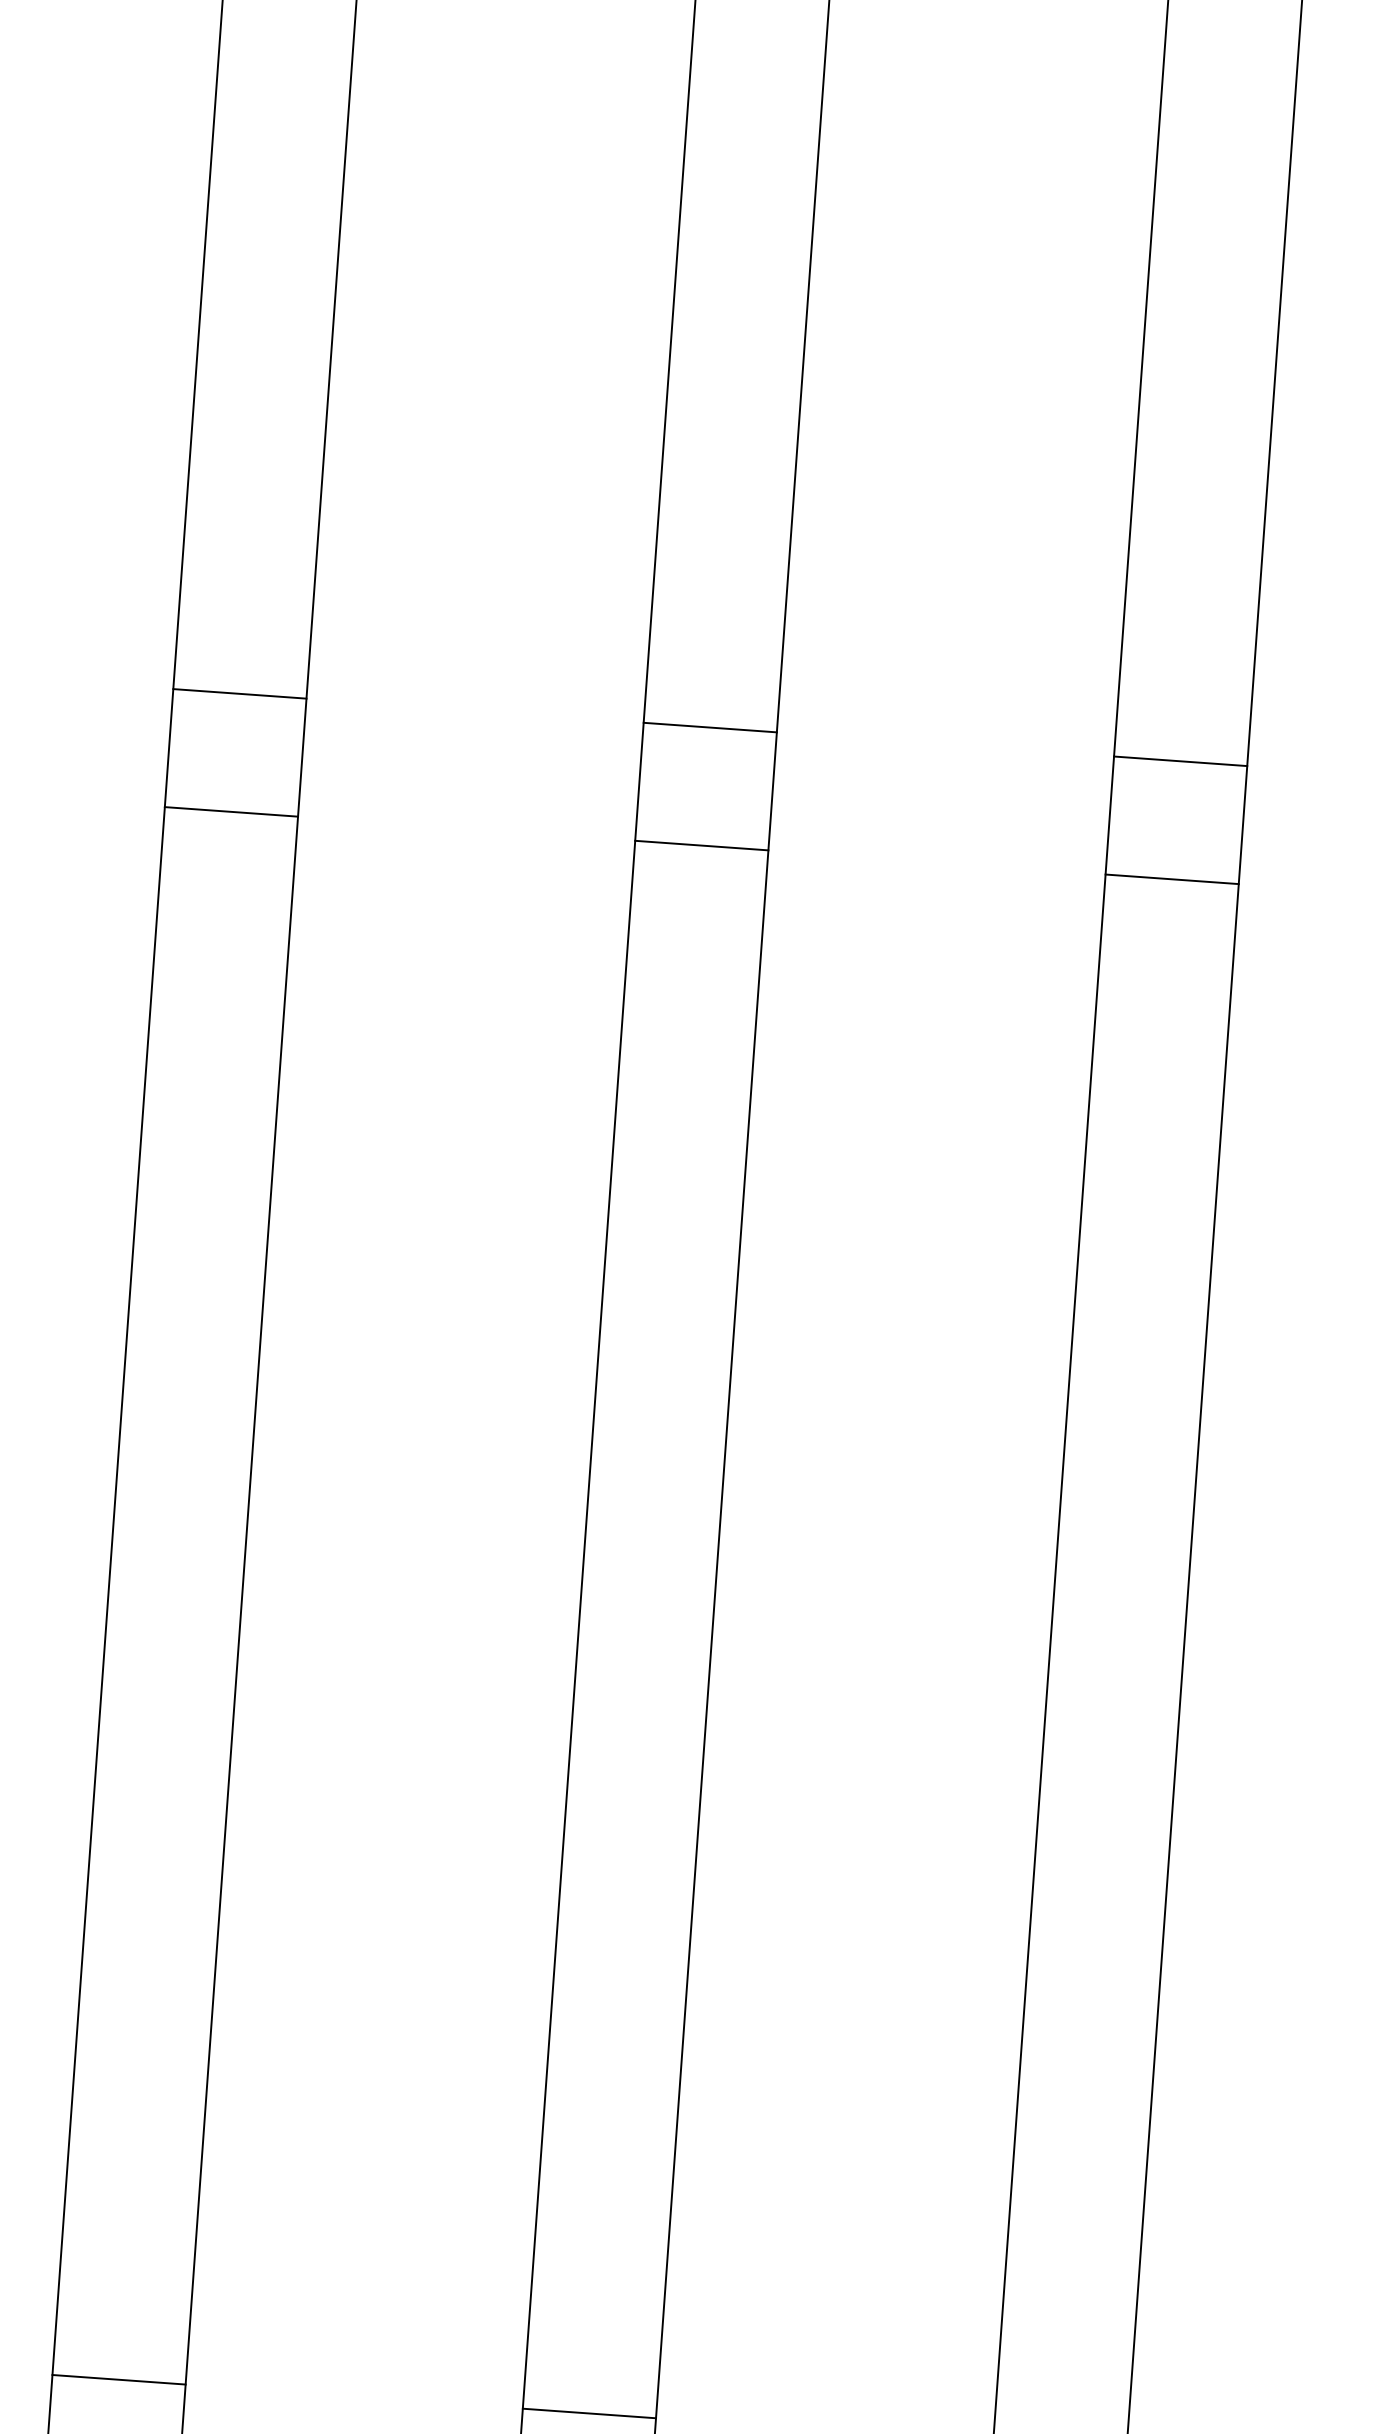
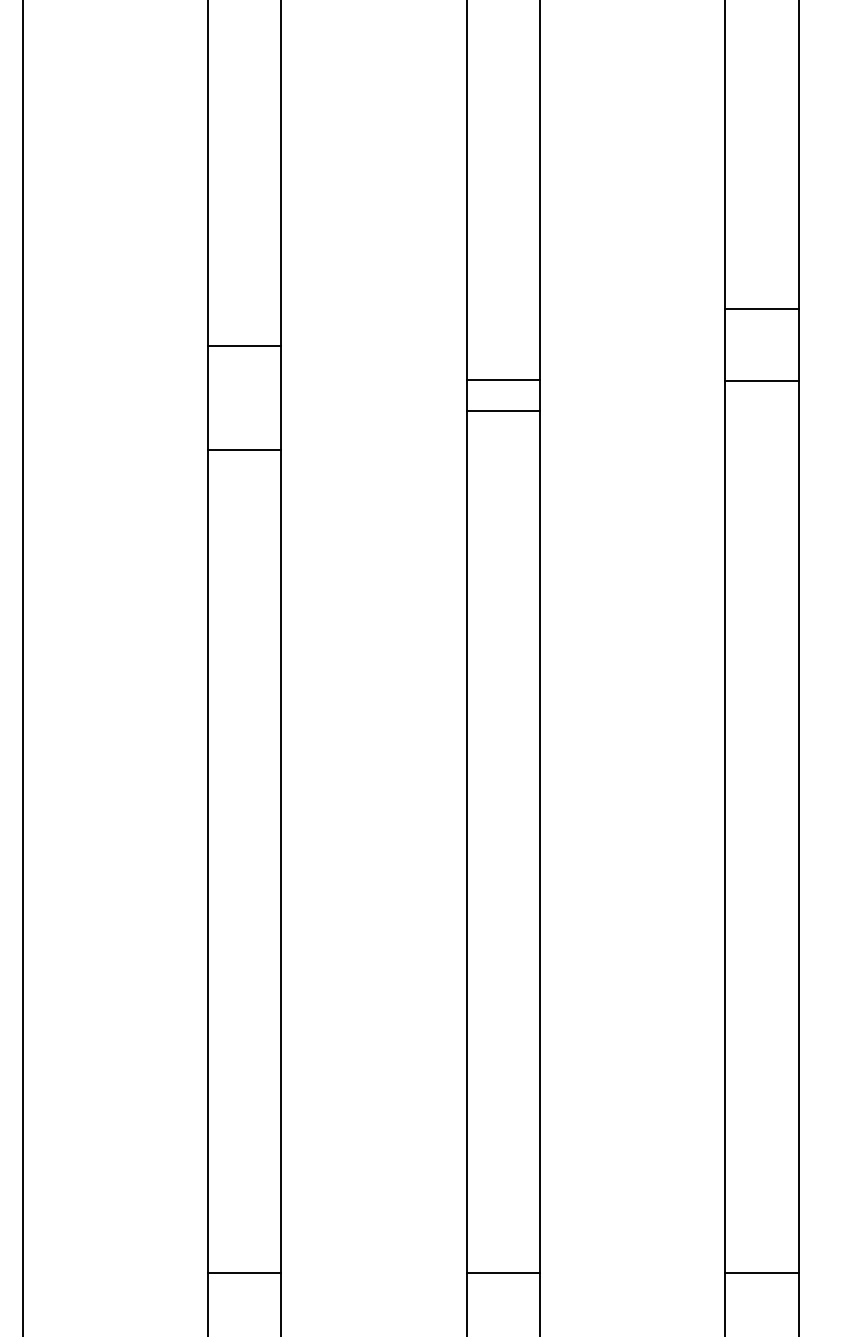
line: (708, 726) -> (502, 379), moved
line: (1179, 760) -> (761, 308), moved
line: (231, 811) -> (244, 449), moved
line: (1171, 878) -> (761, 380), moved

